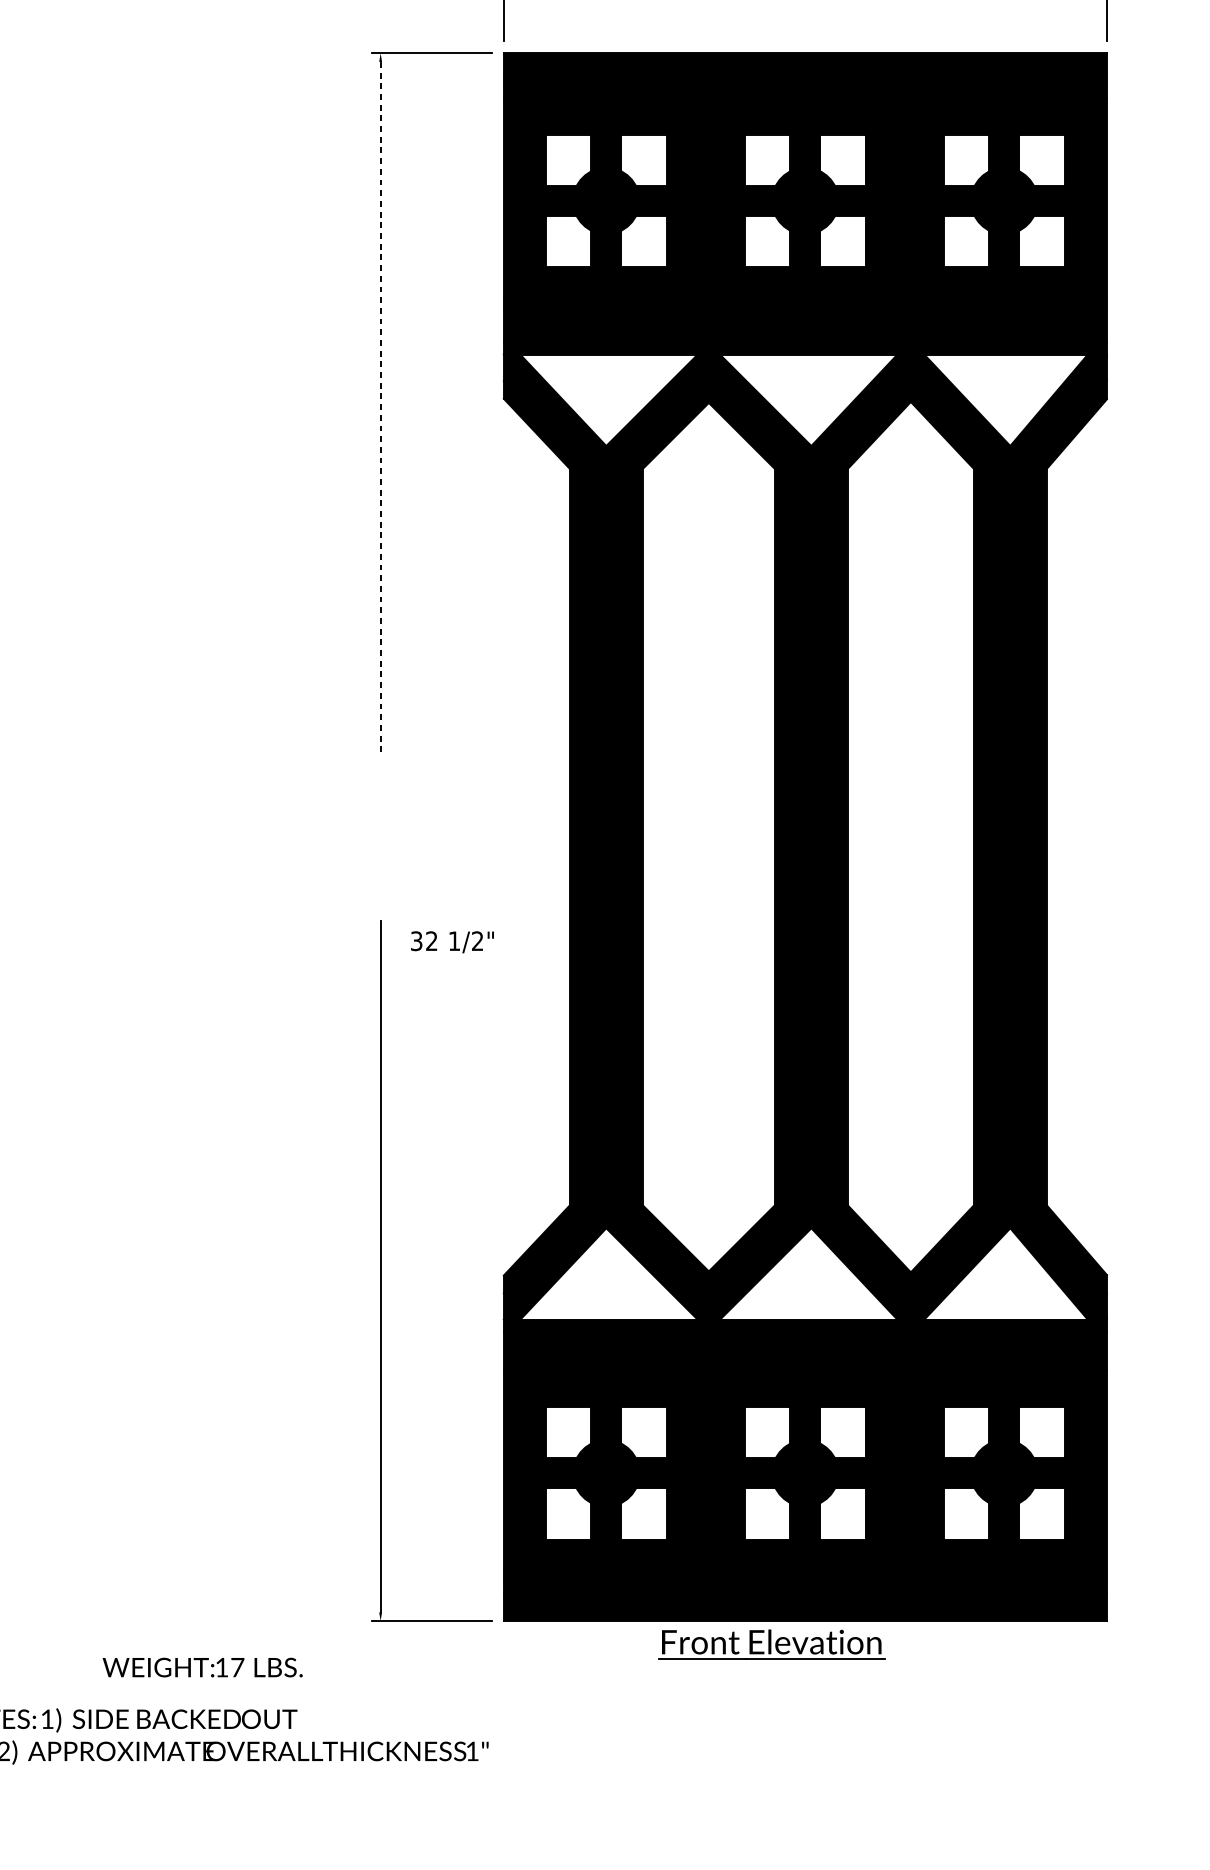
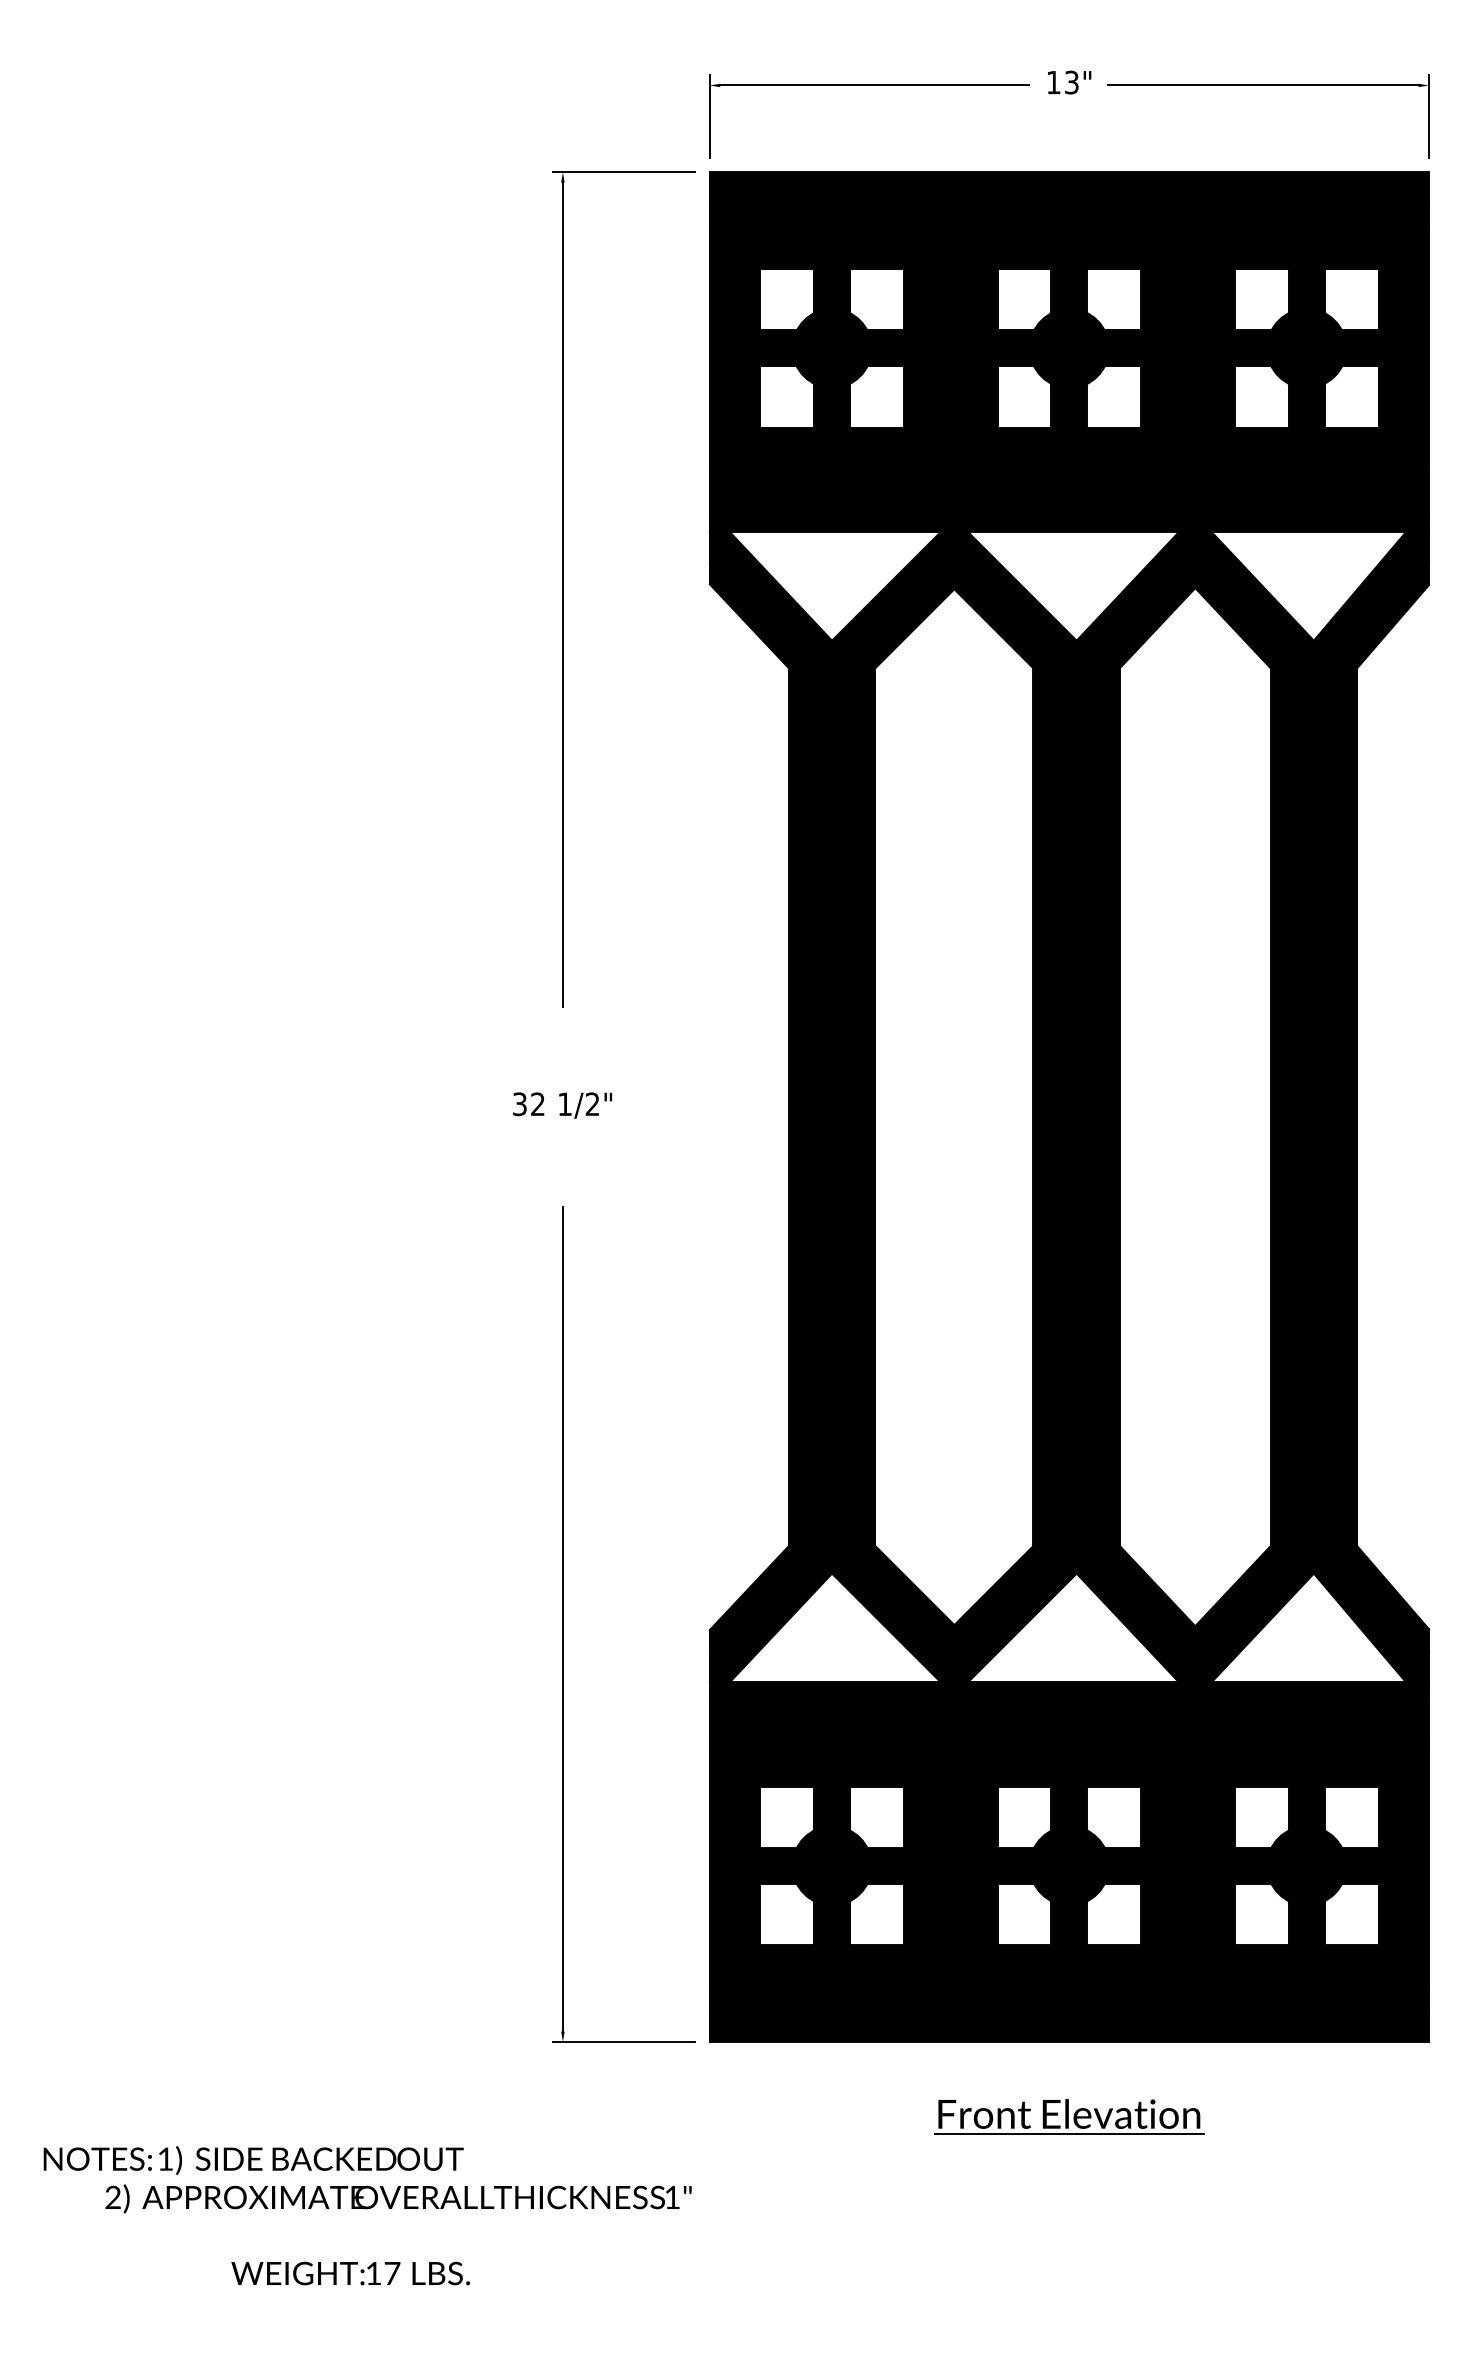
line: (380, 408) -> (562, 595), dashed -> solid
text: (452, 942) -> (562, 1105), moved
part: (771, 1644) -> (1069, 2116), moved
text: (202, 1667) -> (350, 2273), moved

